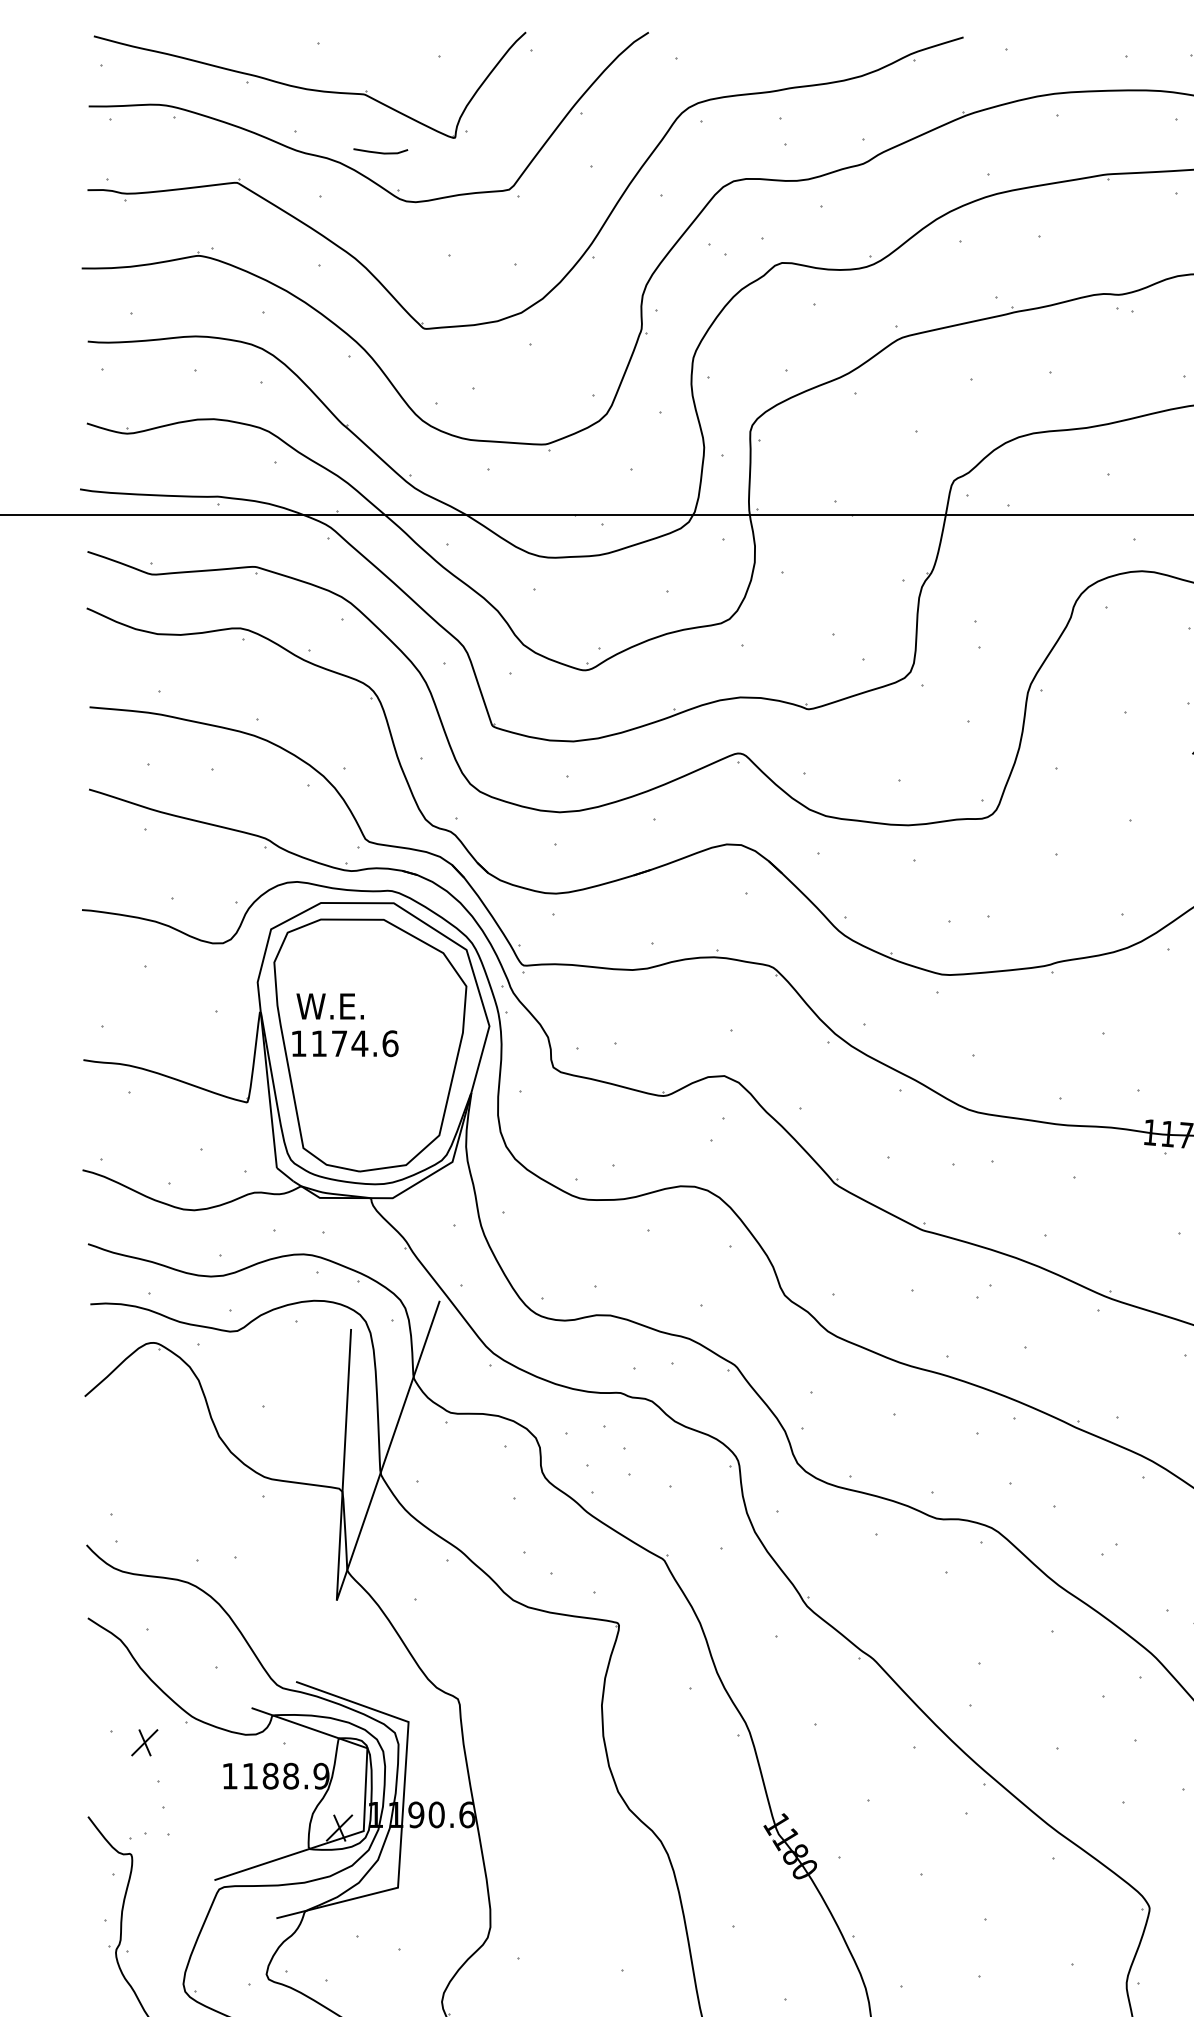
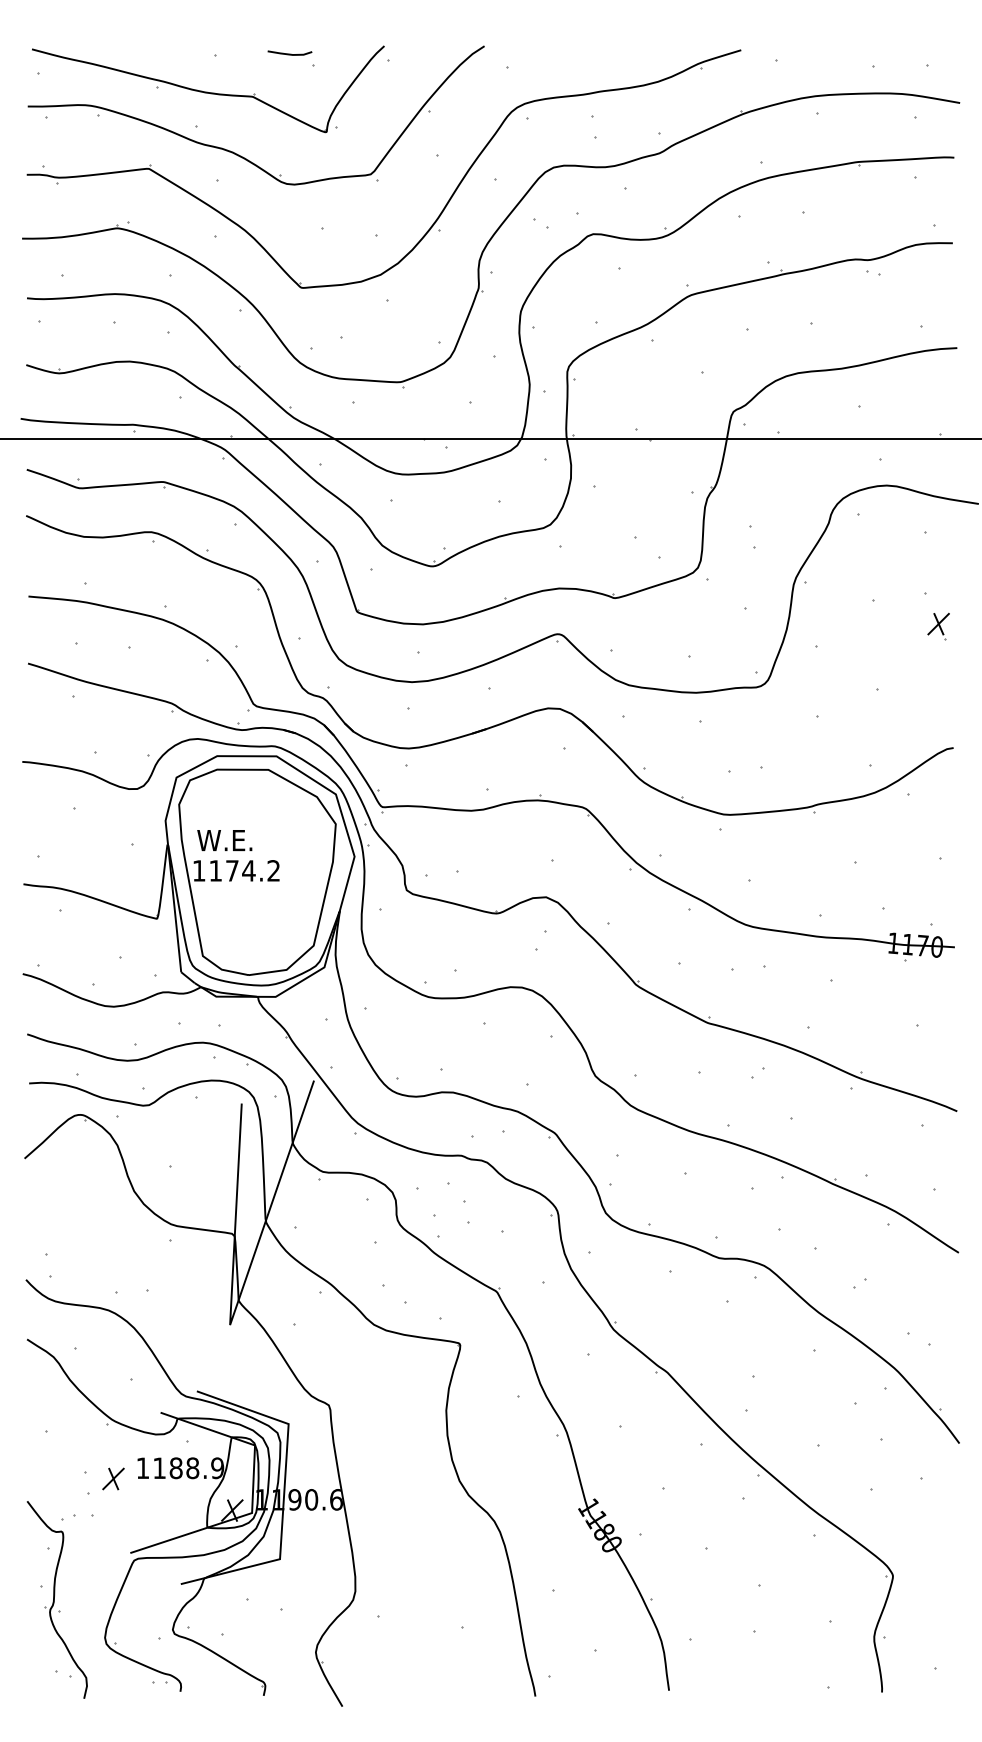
line: (380, 151) -> (289, 53), moved
text: (390, 1043) -> (273, 870), 1174.6 -> 1174.2
part: (144, 1742) -> (113, 1478), moved

